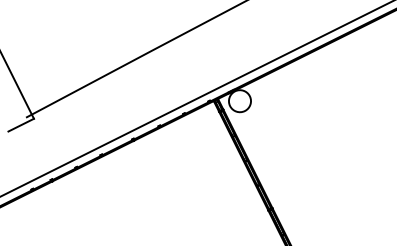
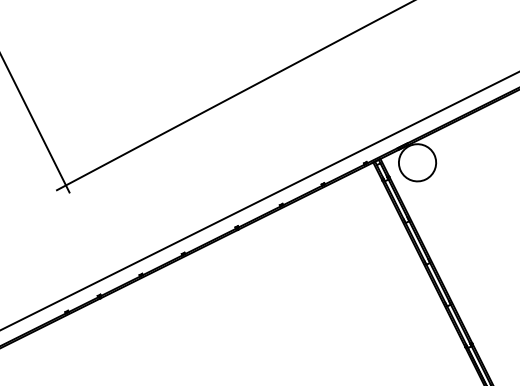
line: (20, 124) -> (46, 202), removed

